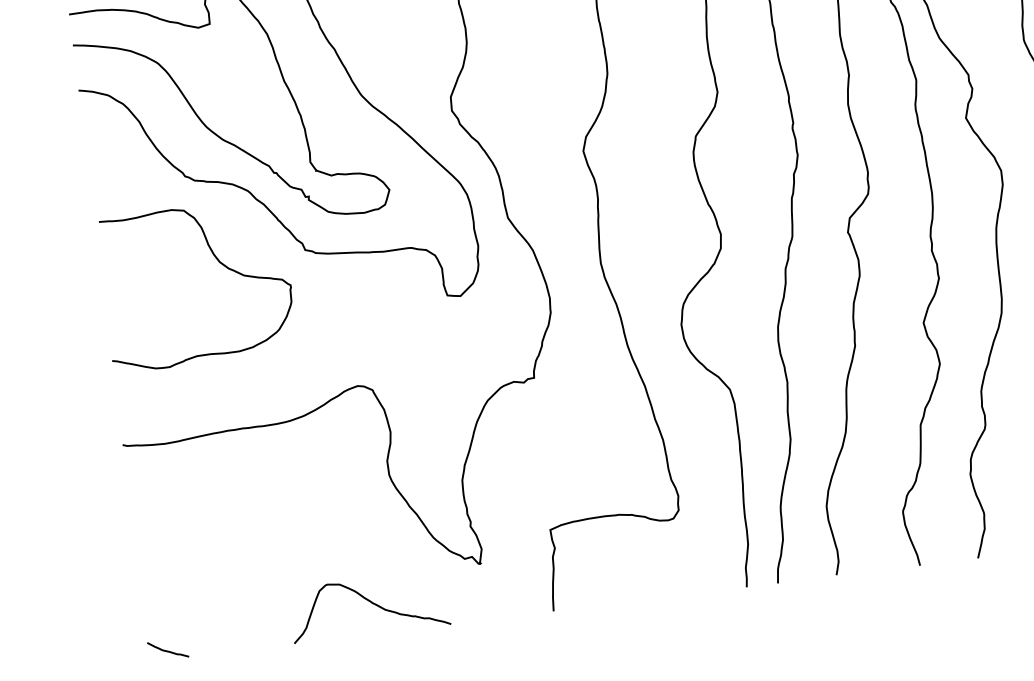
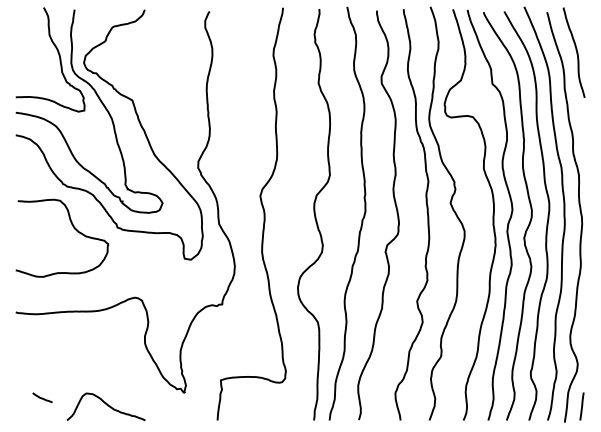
curve: (369, 603) -> (106, 405), moved
line: (167, 649) -> (42, 397), moved

